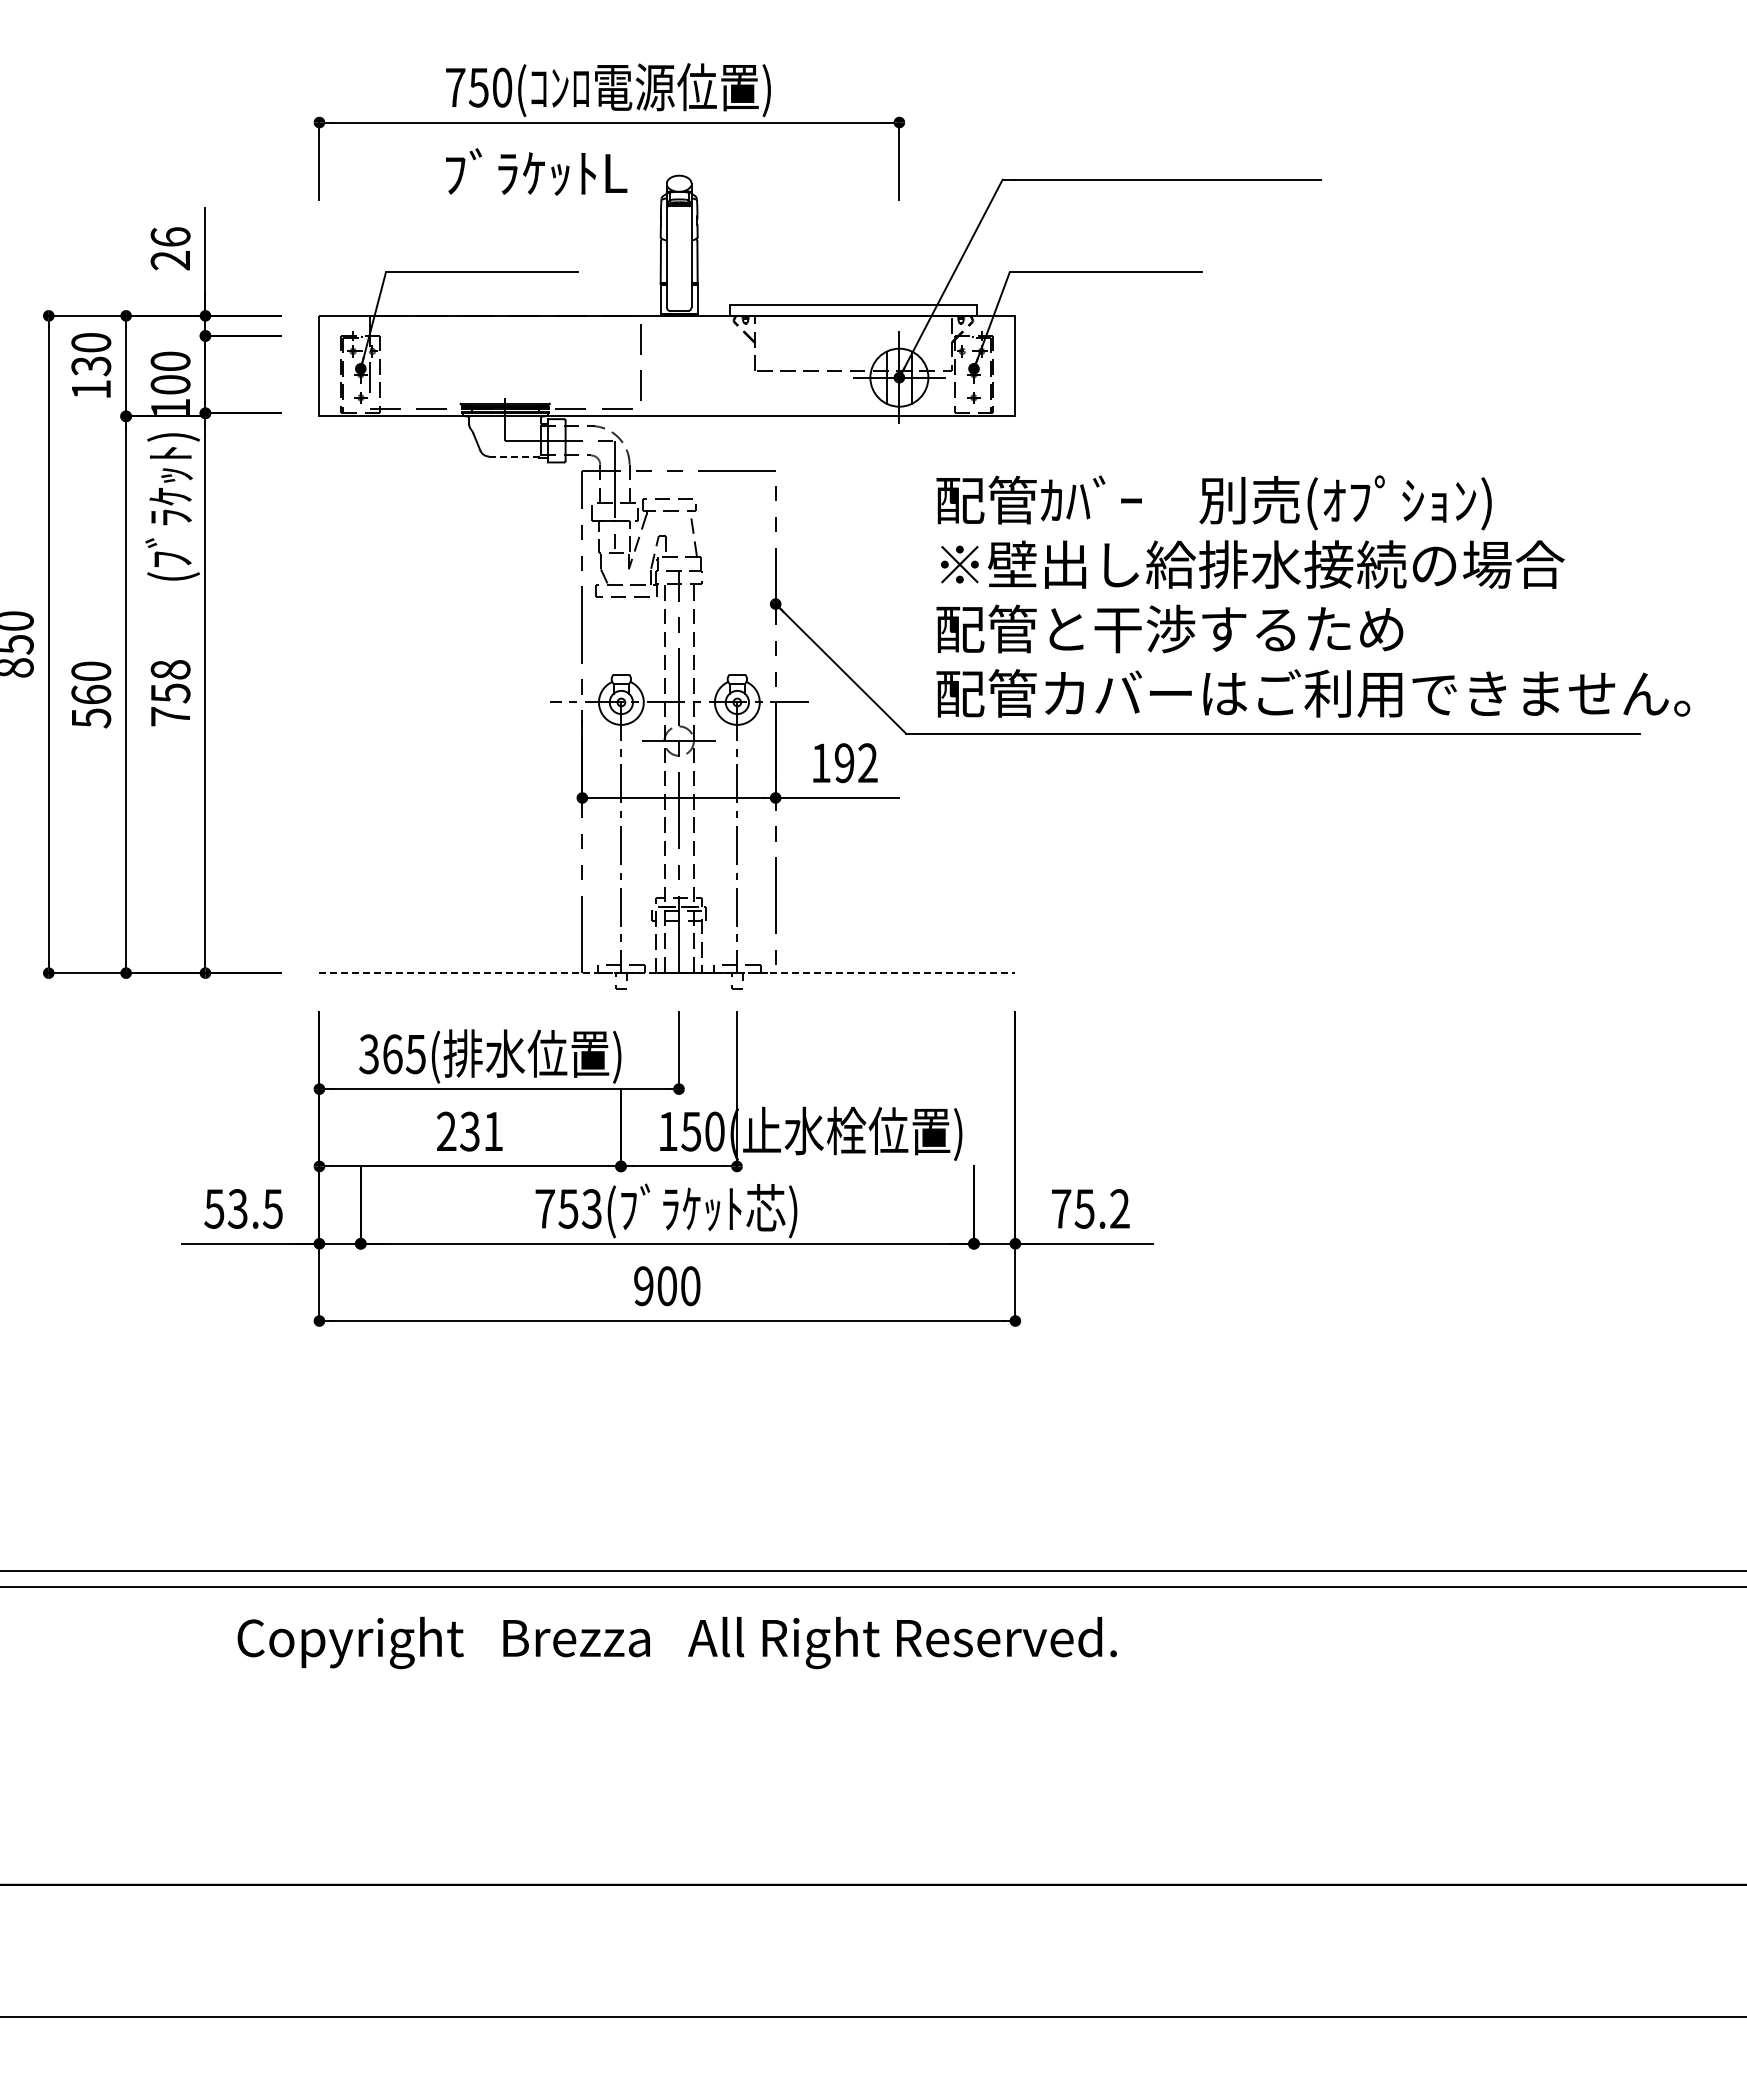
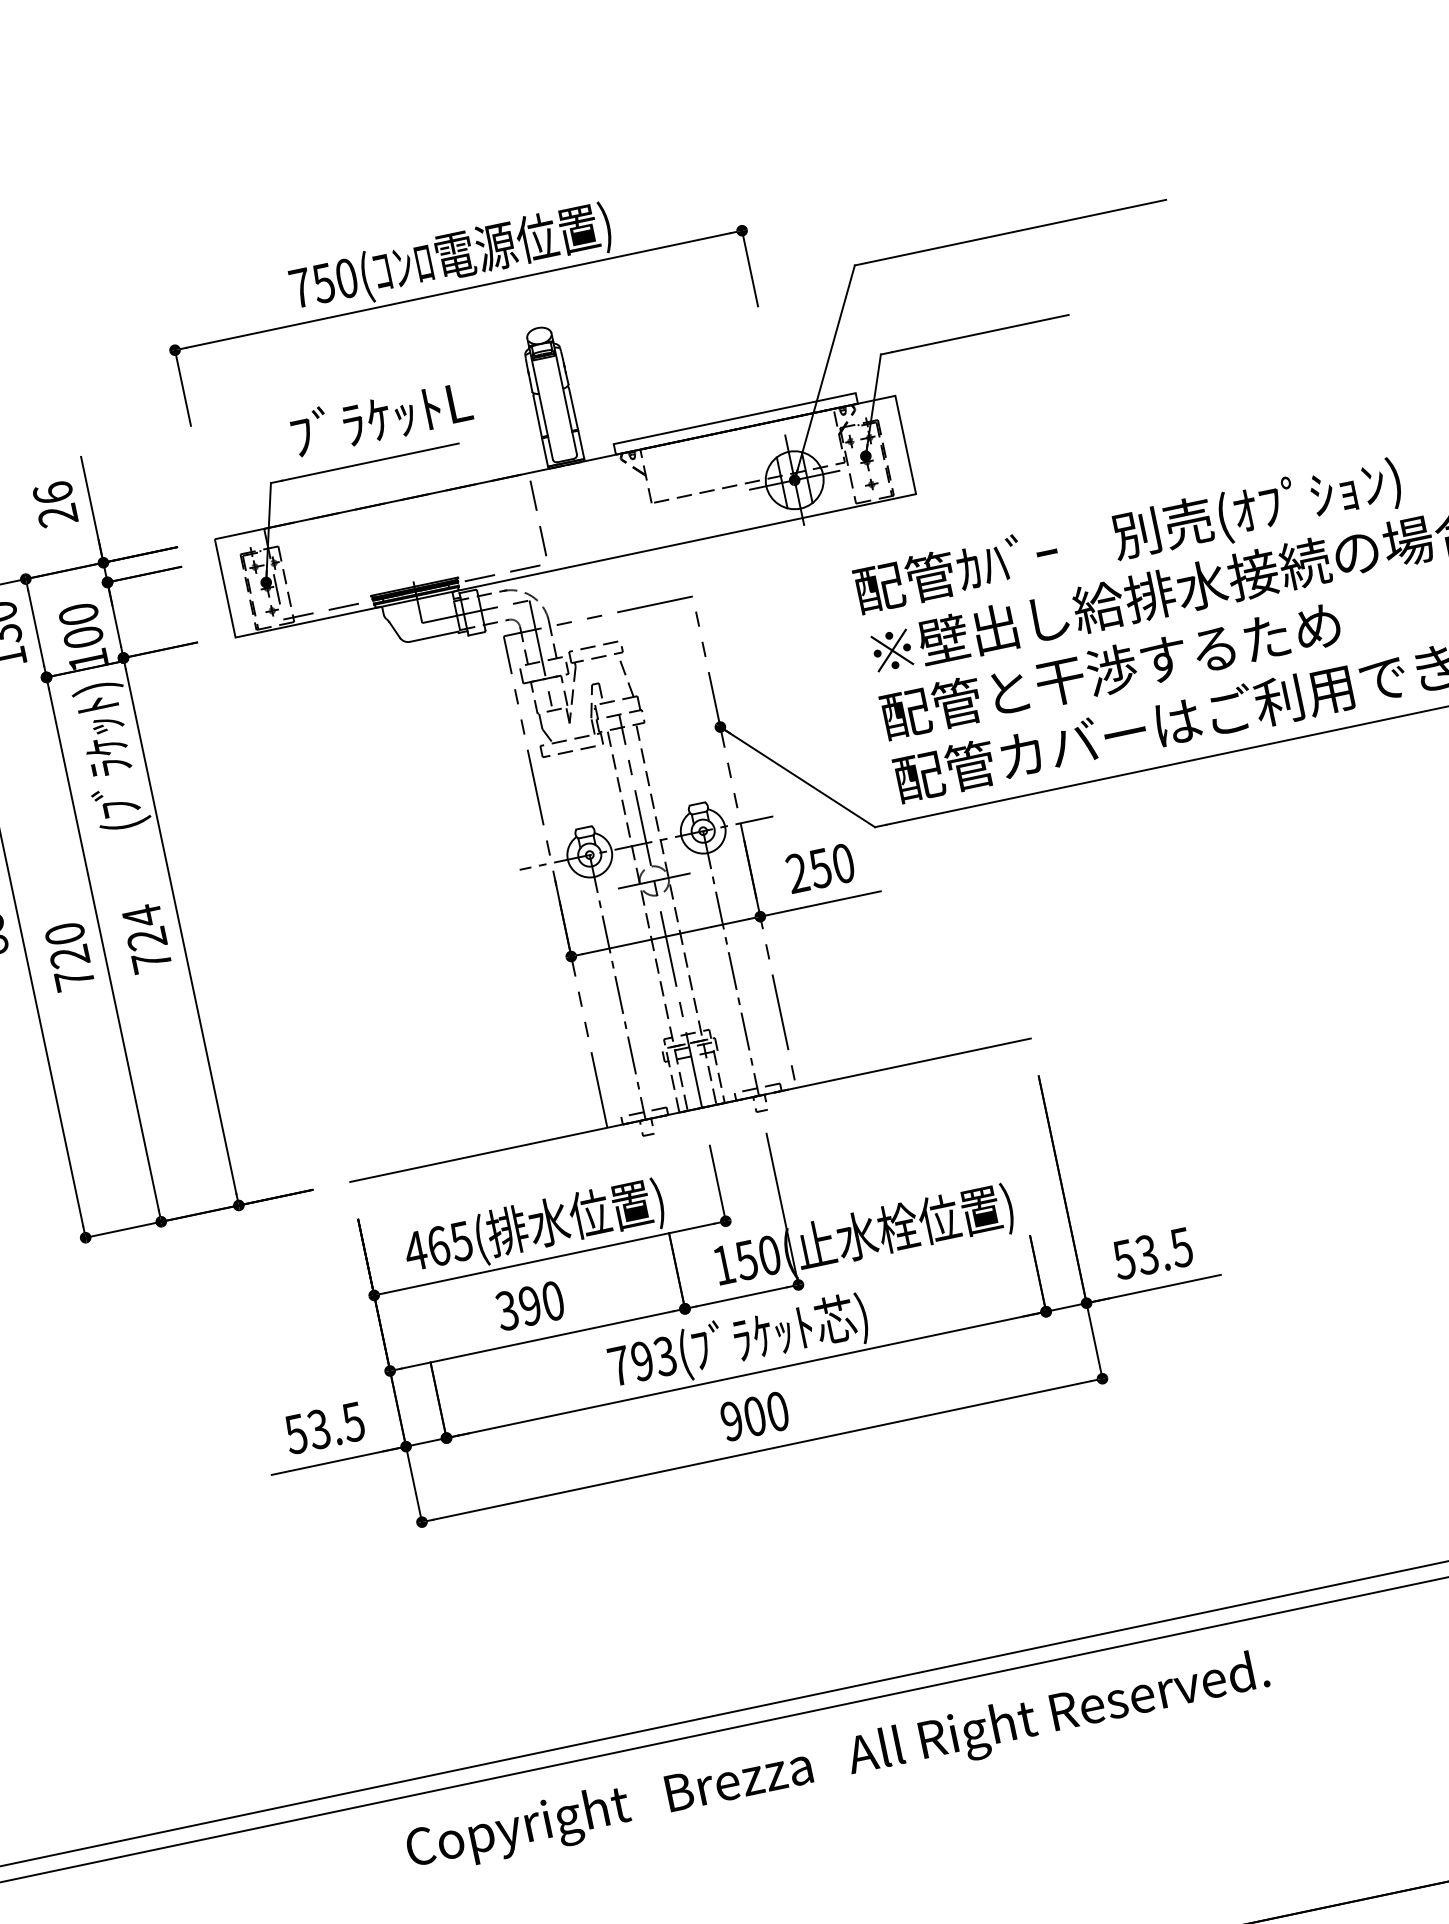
text: (536, 171) -> (381, 417), moved
line: (513, 456) -> (433, 636), dashed -> solid
text: (170, 681) -> (144, 927), 758 -> 724
text: (91, 706) -> (72, 968), 560 -> 720
text: (844, 763) -> (820, 868), 192 -> 250
line: (667, 973) -> (690, 1110), dashed -> solid
text: (368, 1054) -> (415, 1251), 365( -> 465(
text: (469, 1131) -> (529, 1305), 231 -> 390
text: (568, 1208) -> (642, 1360), 753( -> 793(
text: (1090, 1208) -> (1152, 1253), 75.2 -> 53.5

